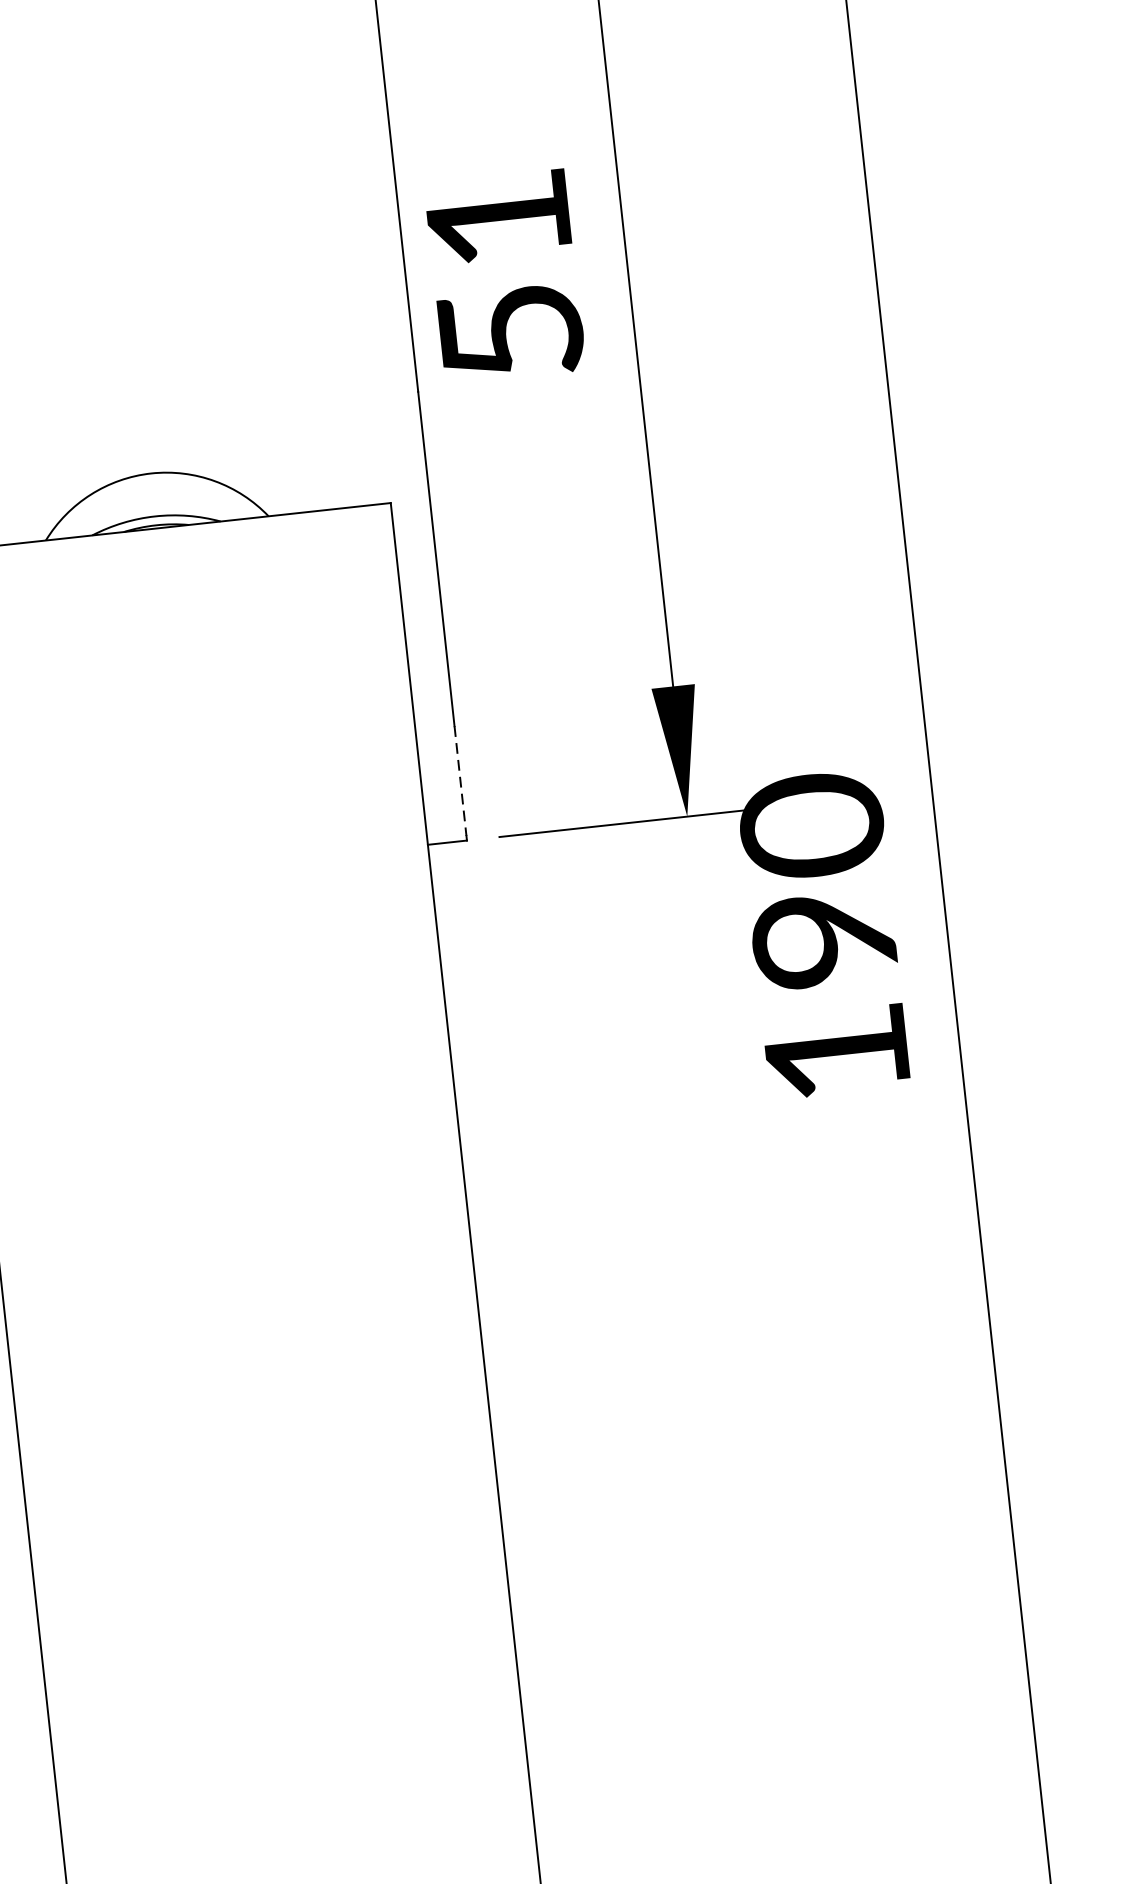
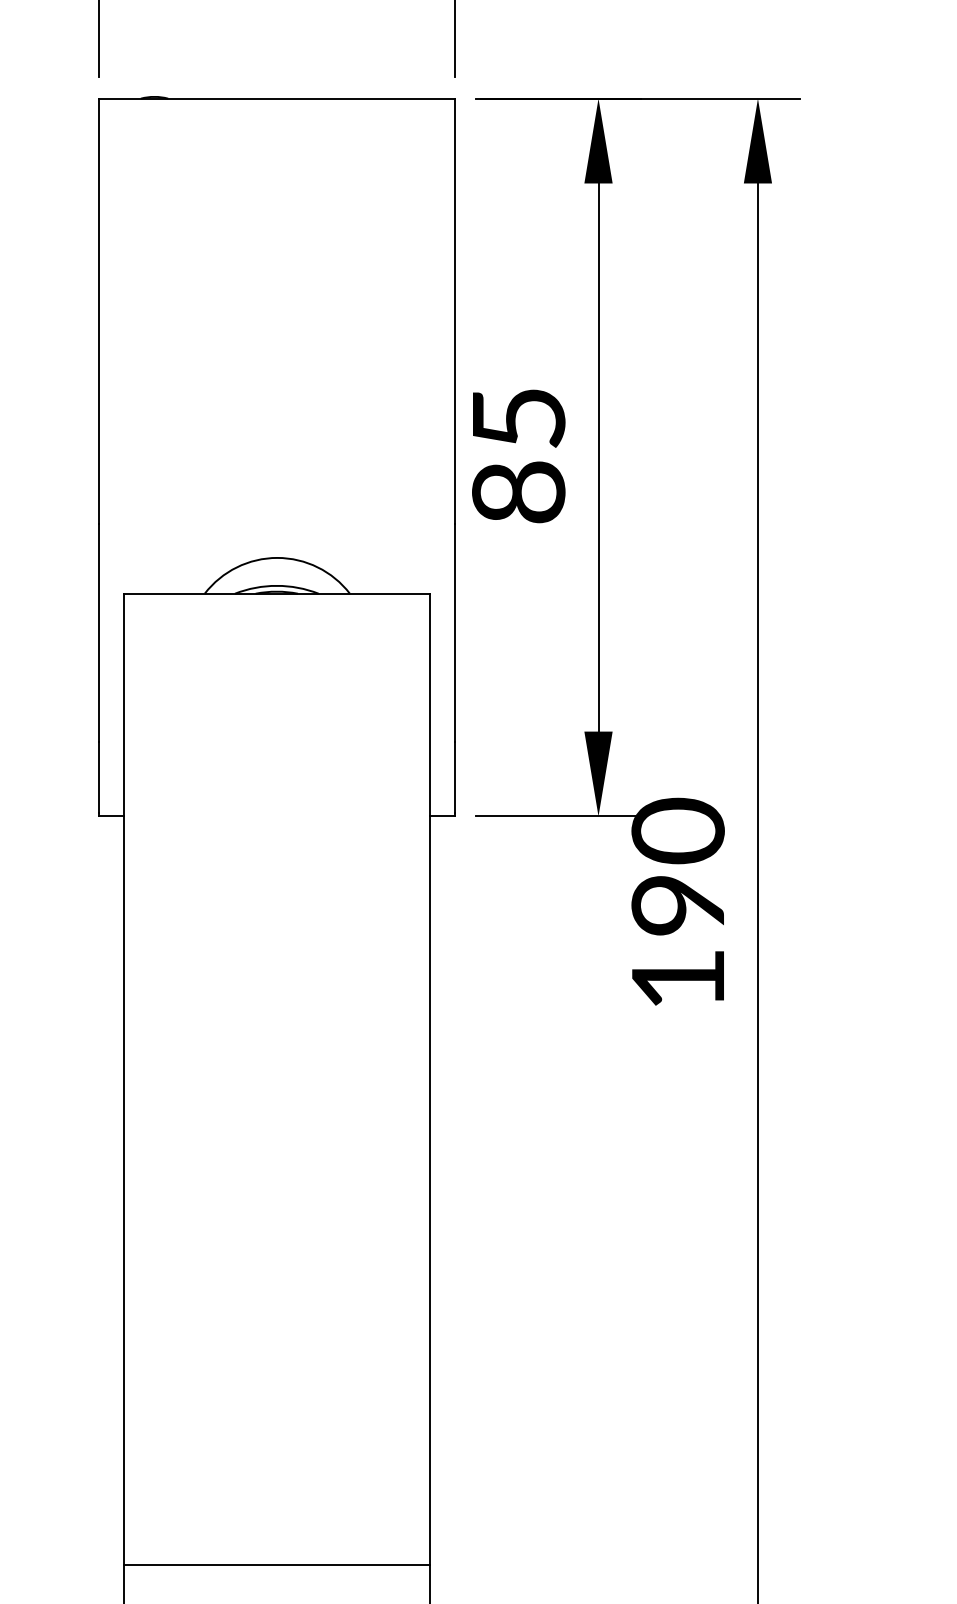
text: (504, 277) -> (518, 456), 51 -> 85
line: (459, 780) -> (454, 777), dashed -> solid

